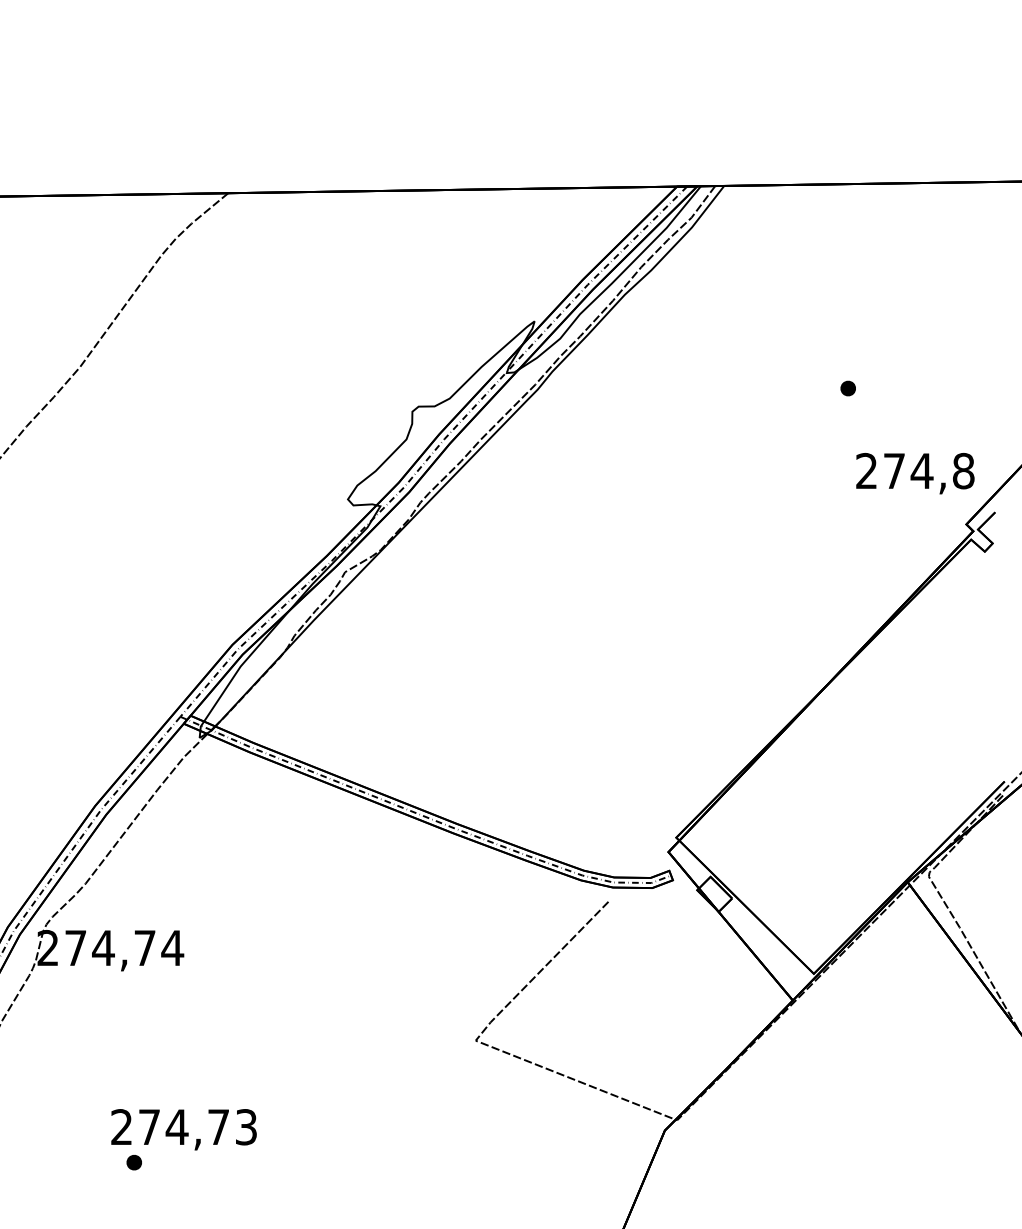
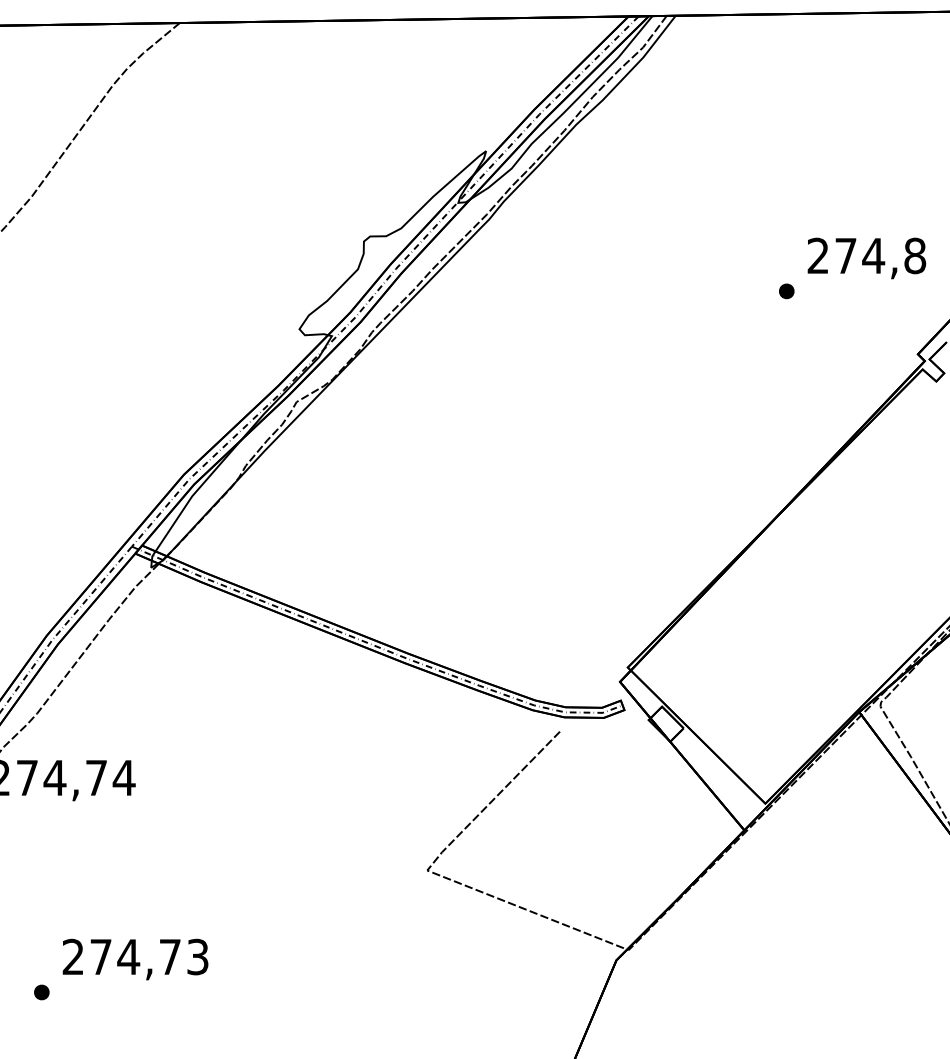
part: (847, 388) -> (786, 291), moved
text: (915, 473) -> (867, 258), moved
part: (133, 1162) -> (41, 992), moved

